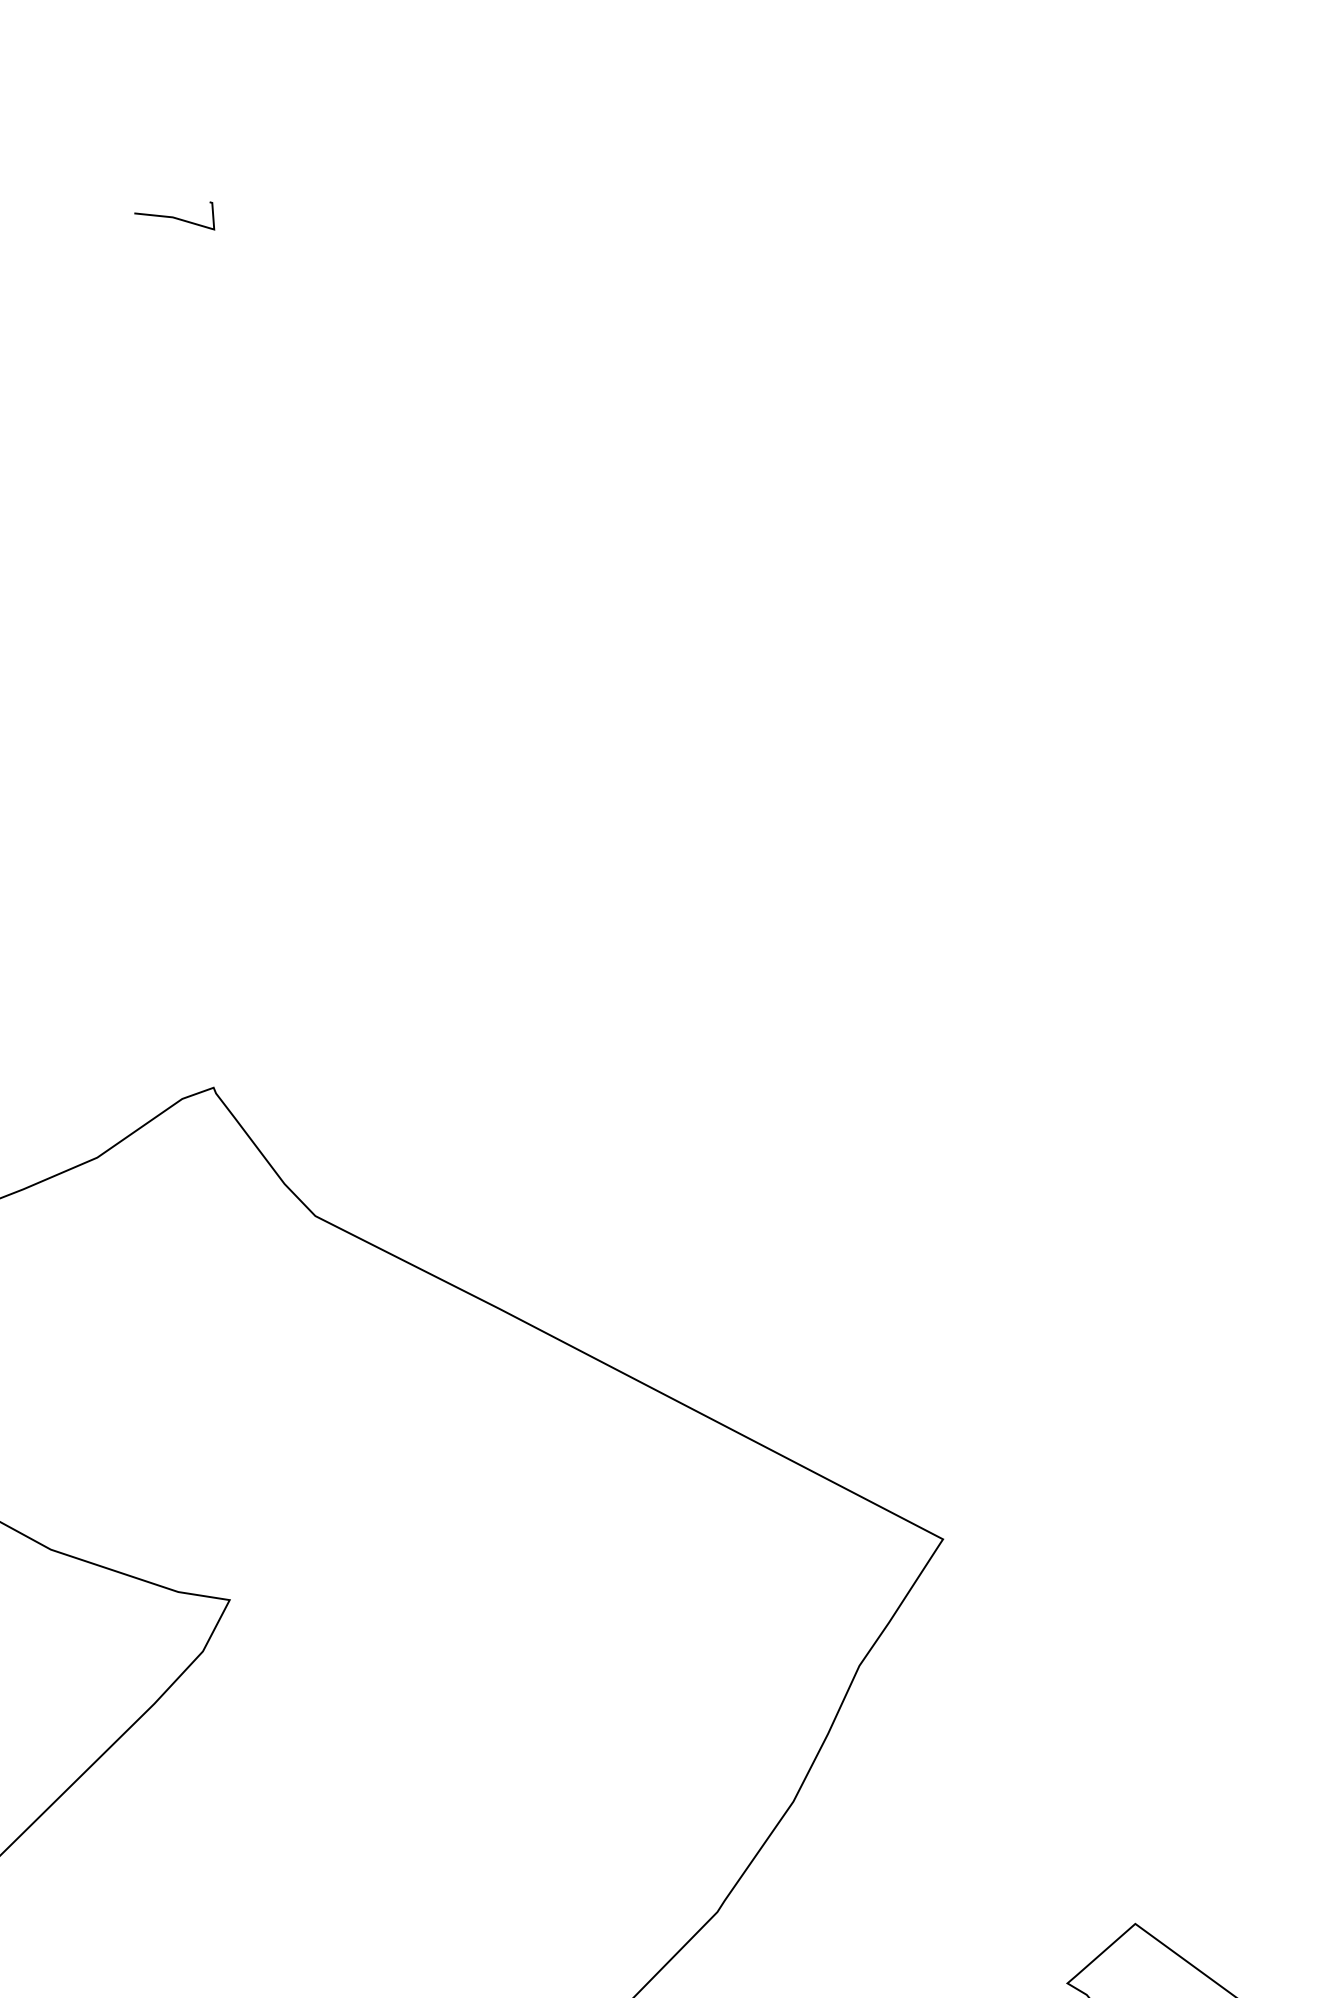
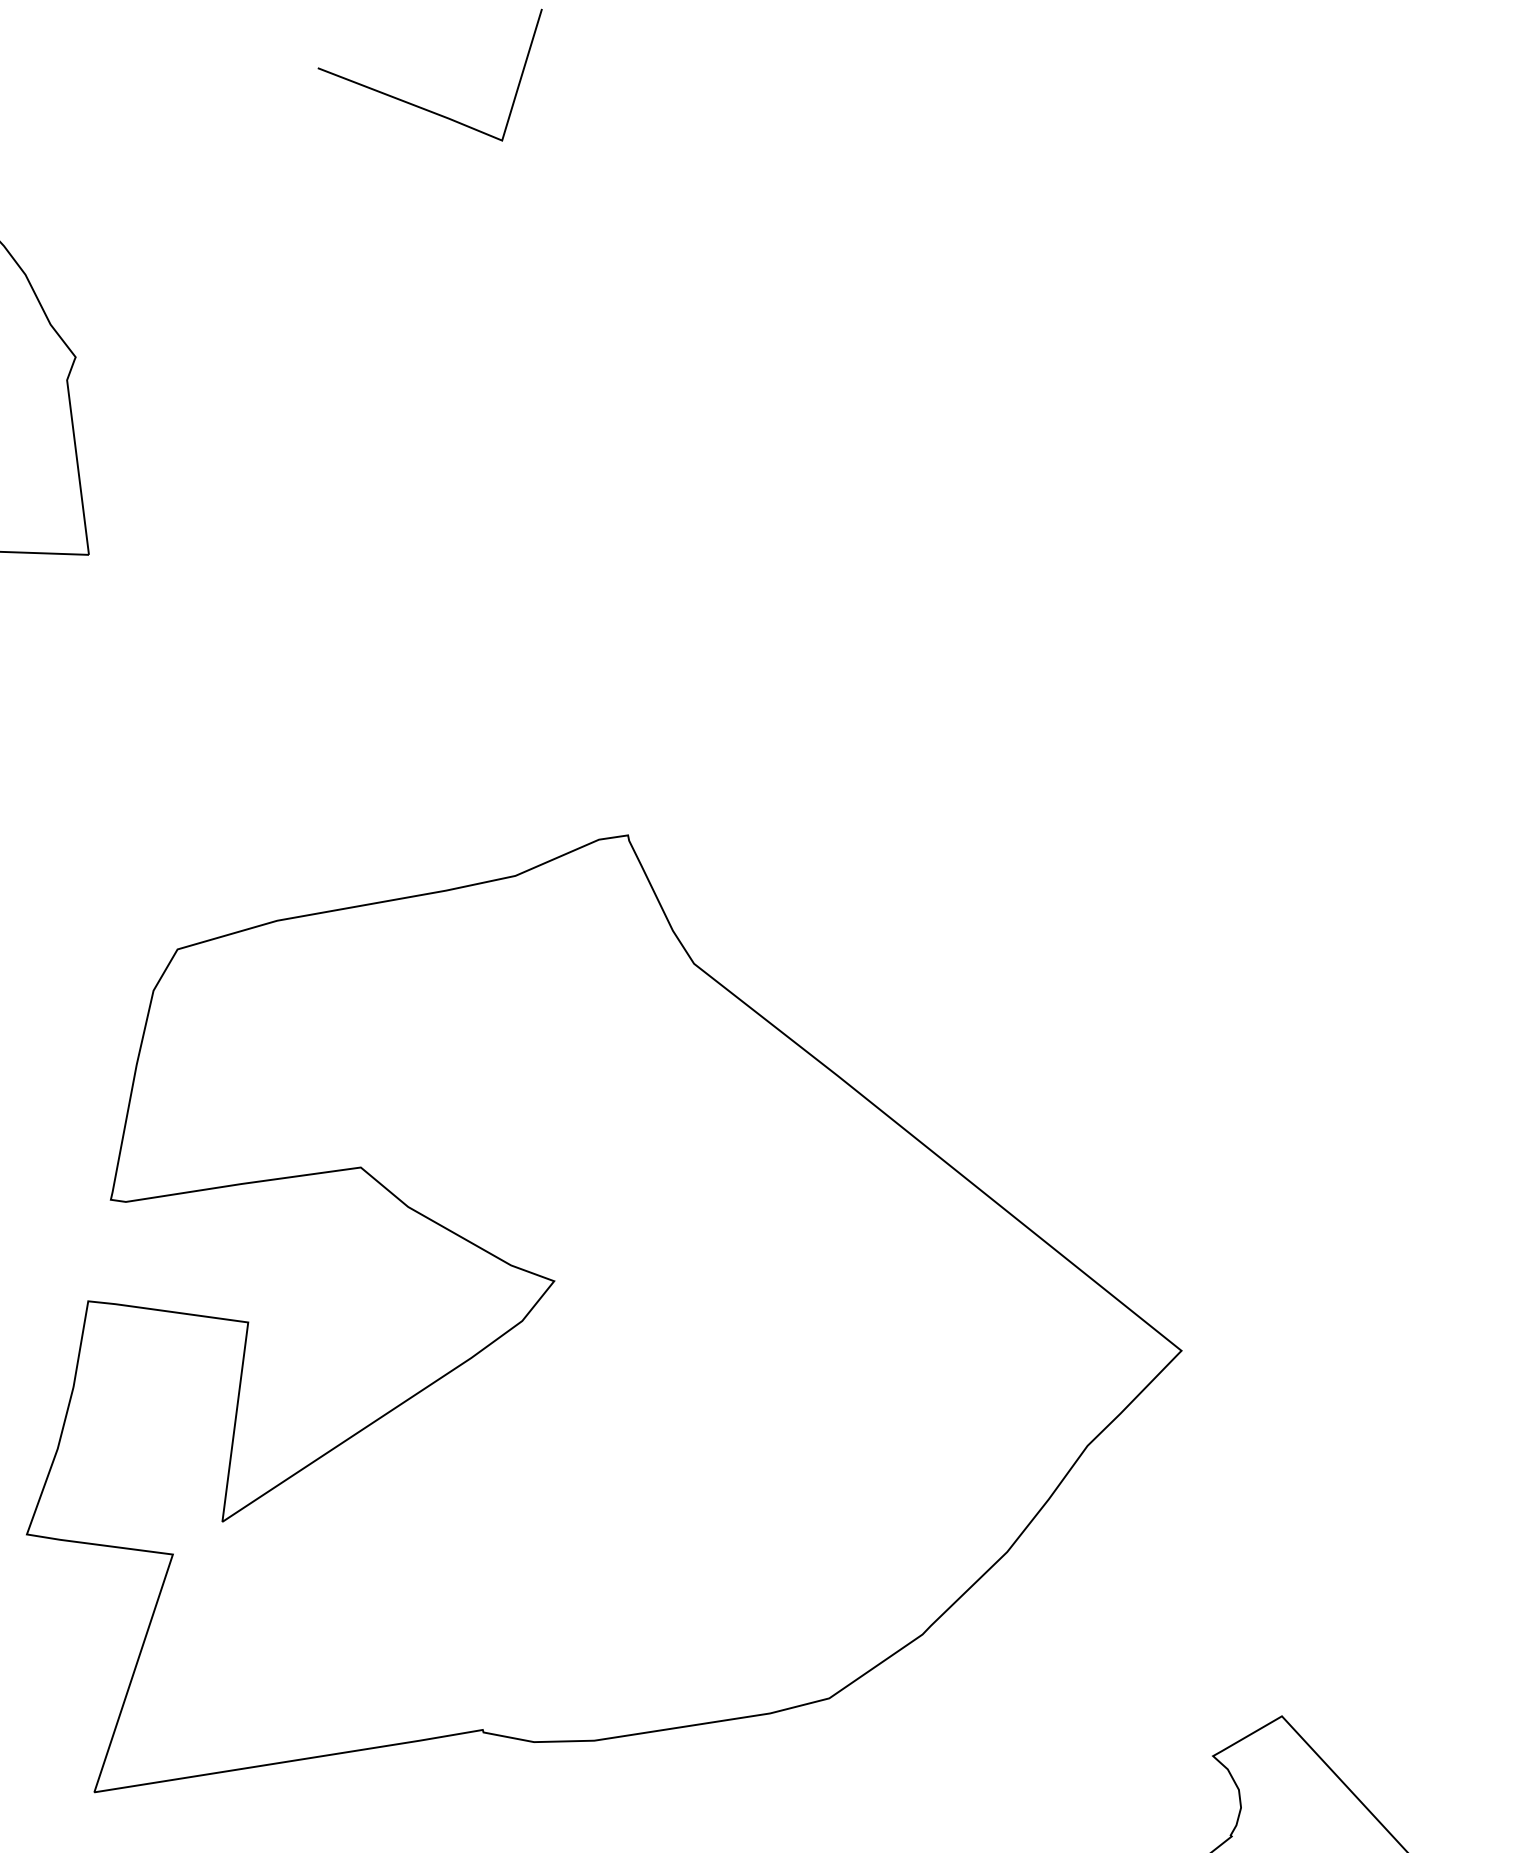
curve: (176, 219) -> (744, 78), removed

